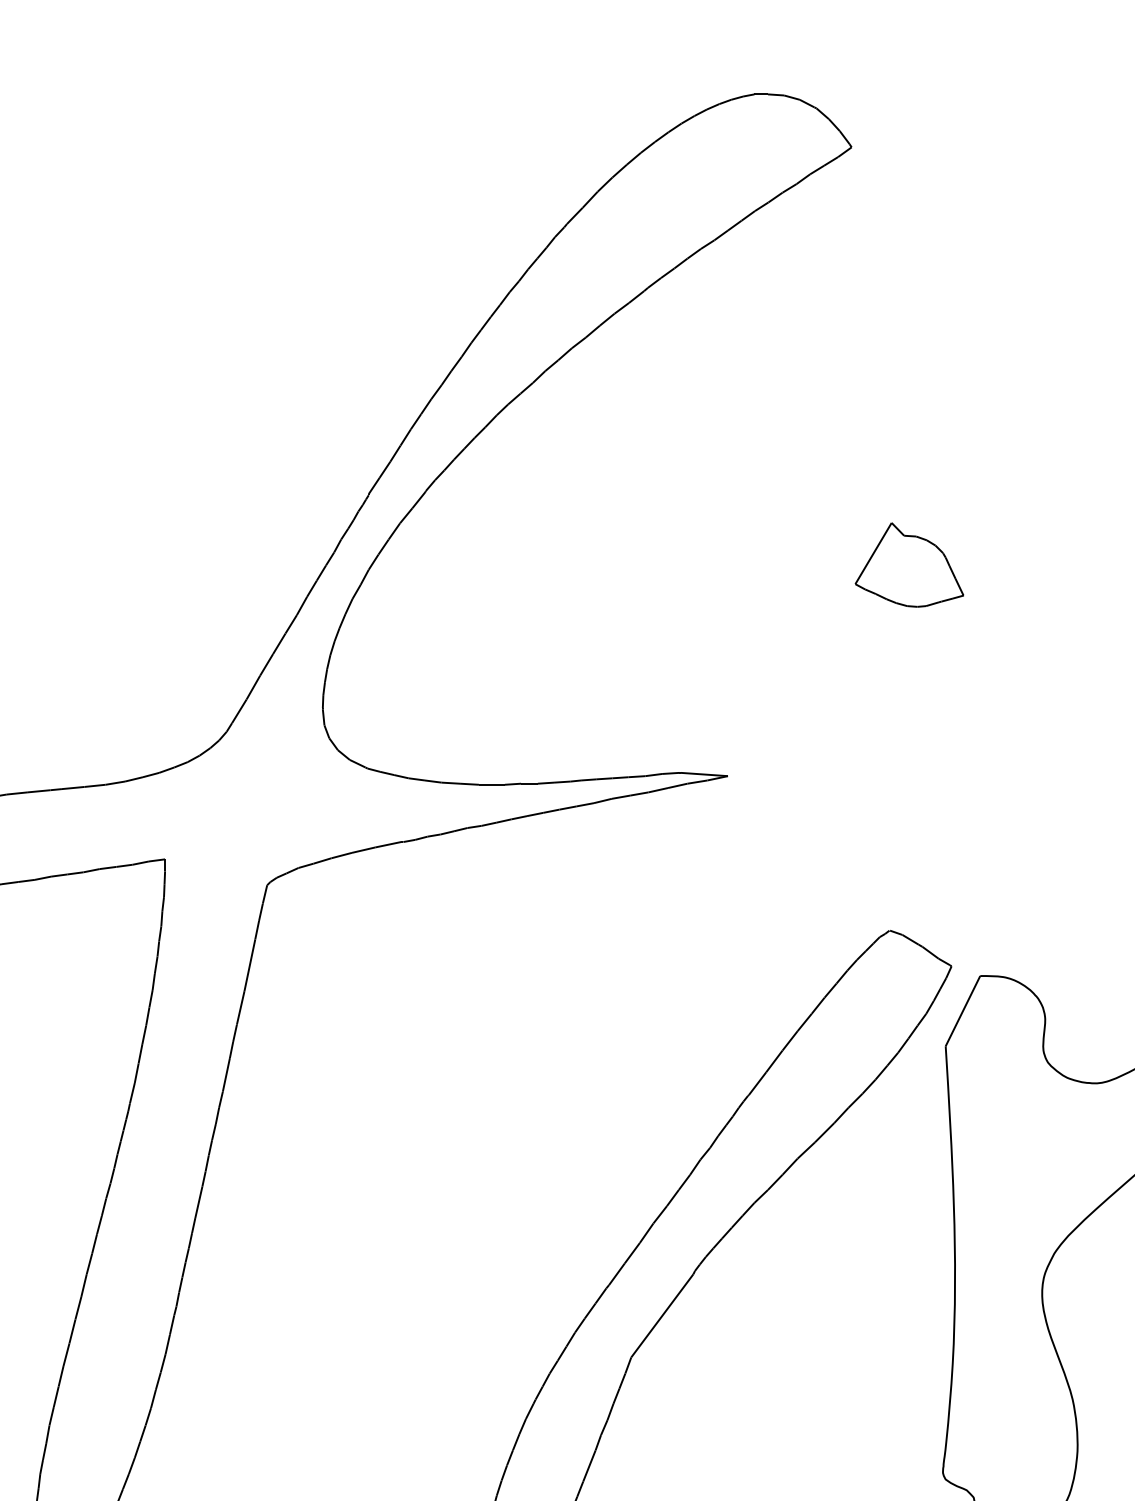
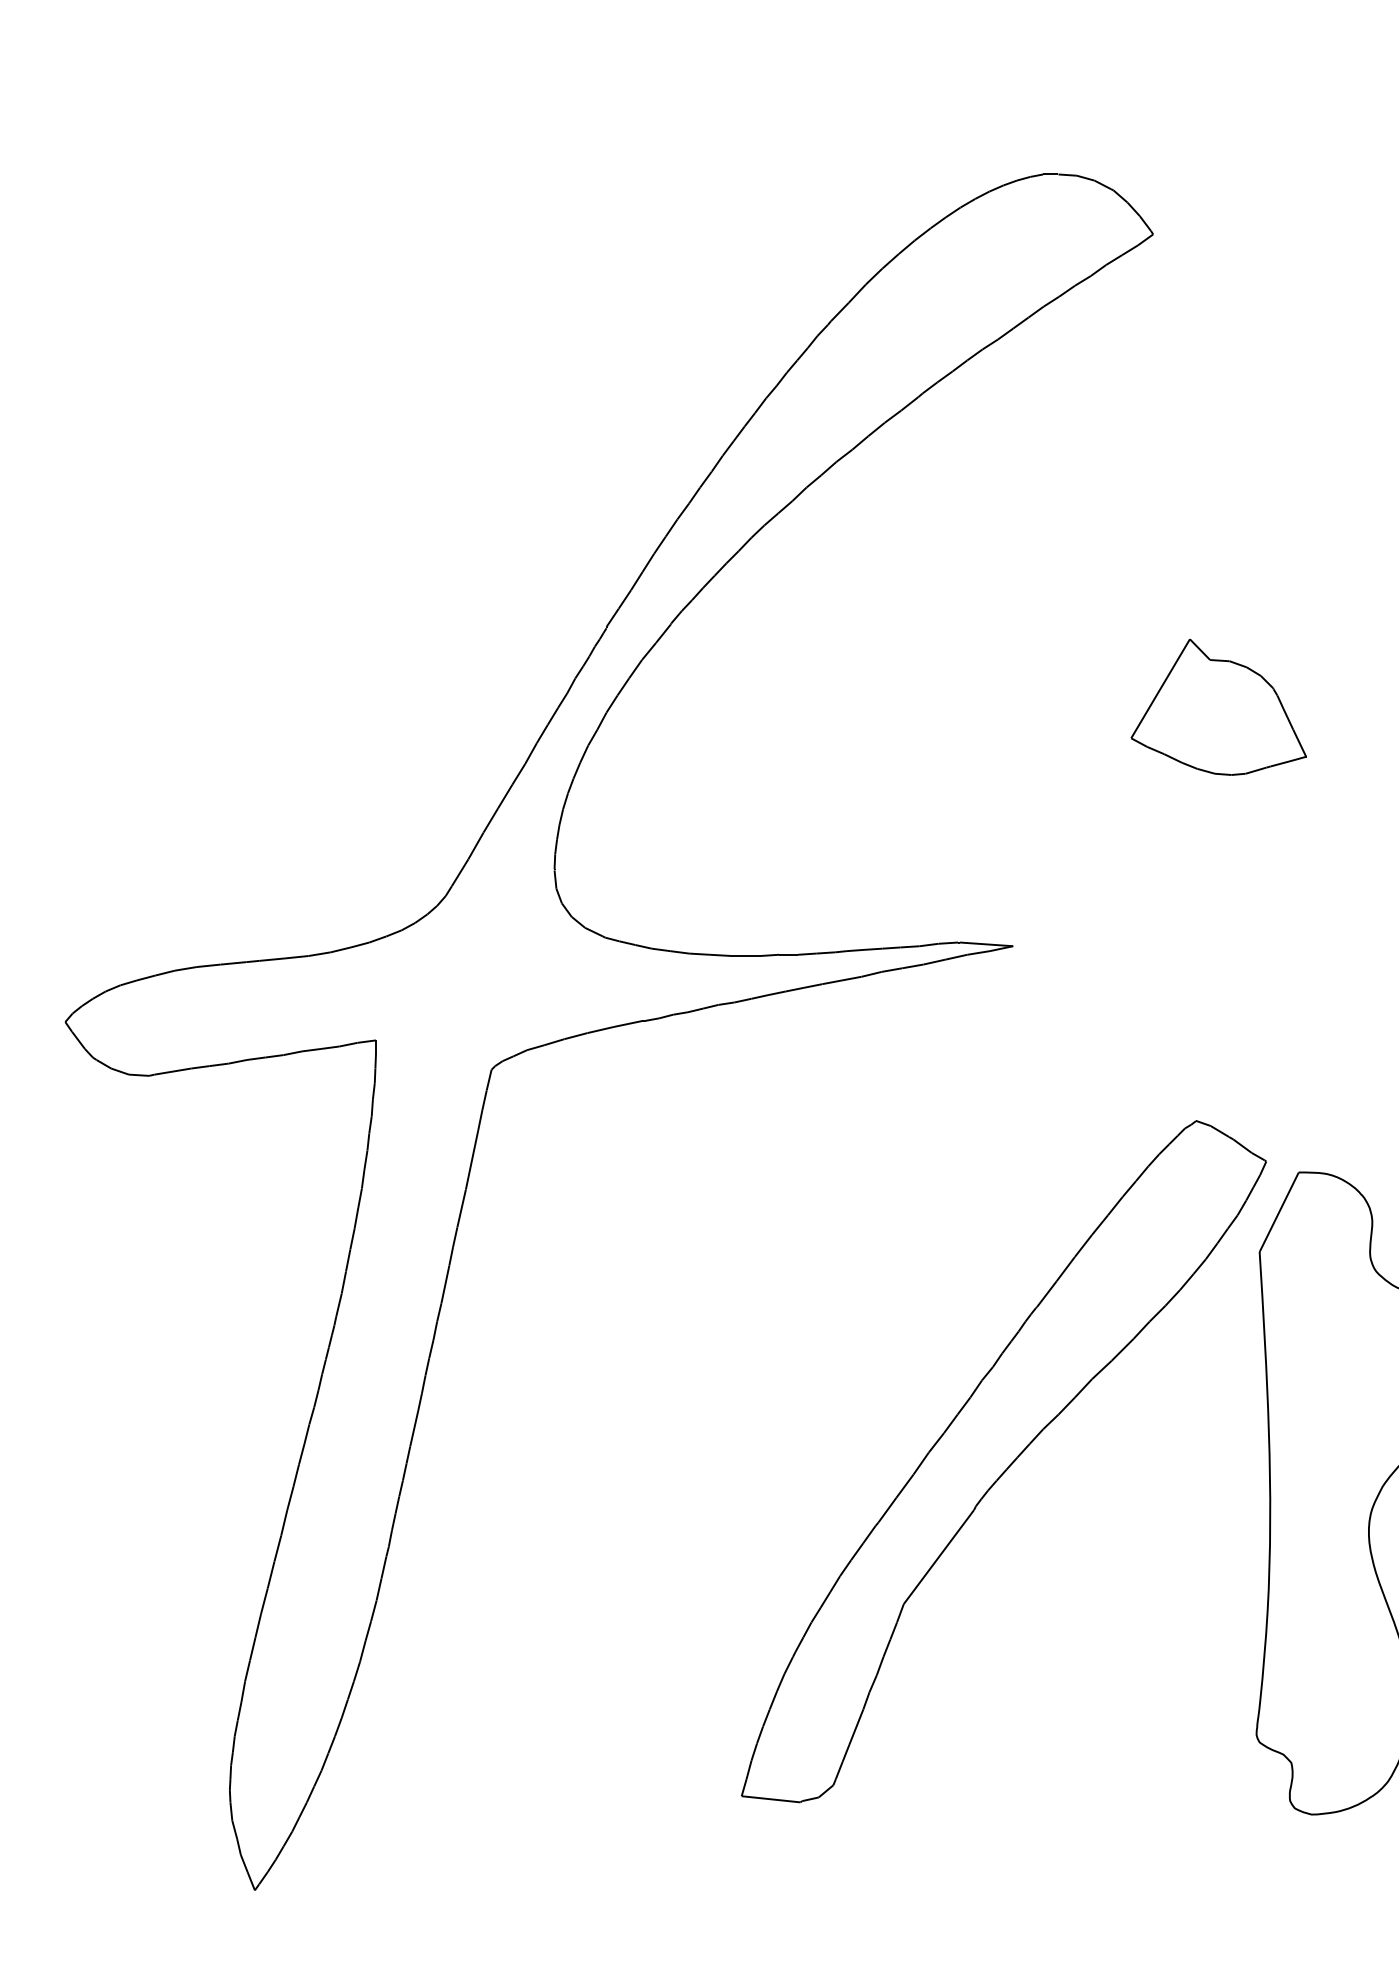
part: (909, 564) -> (1218, 706), size x1.43

